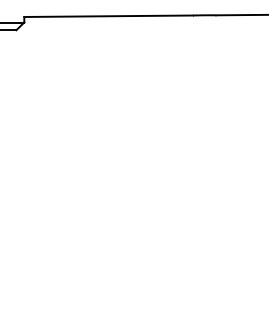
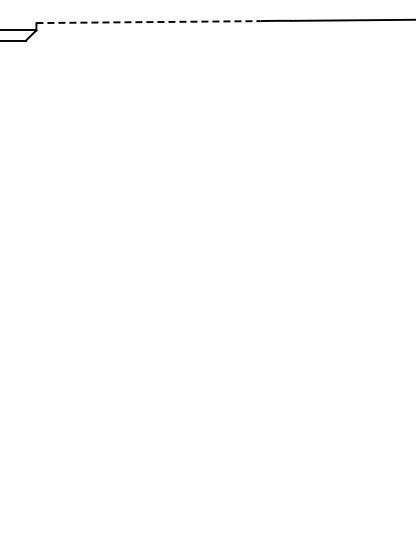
line: (109, 16) -> (149, 22), solid -> dashed

